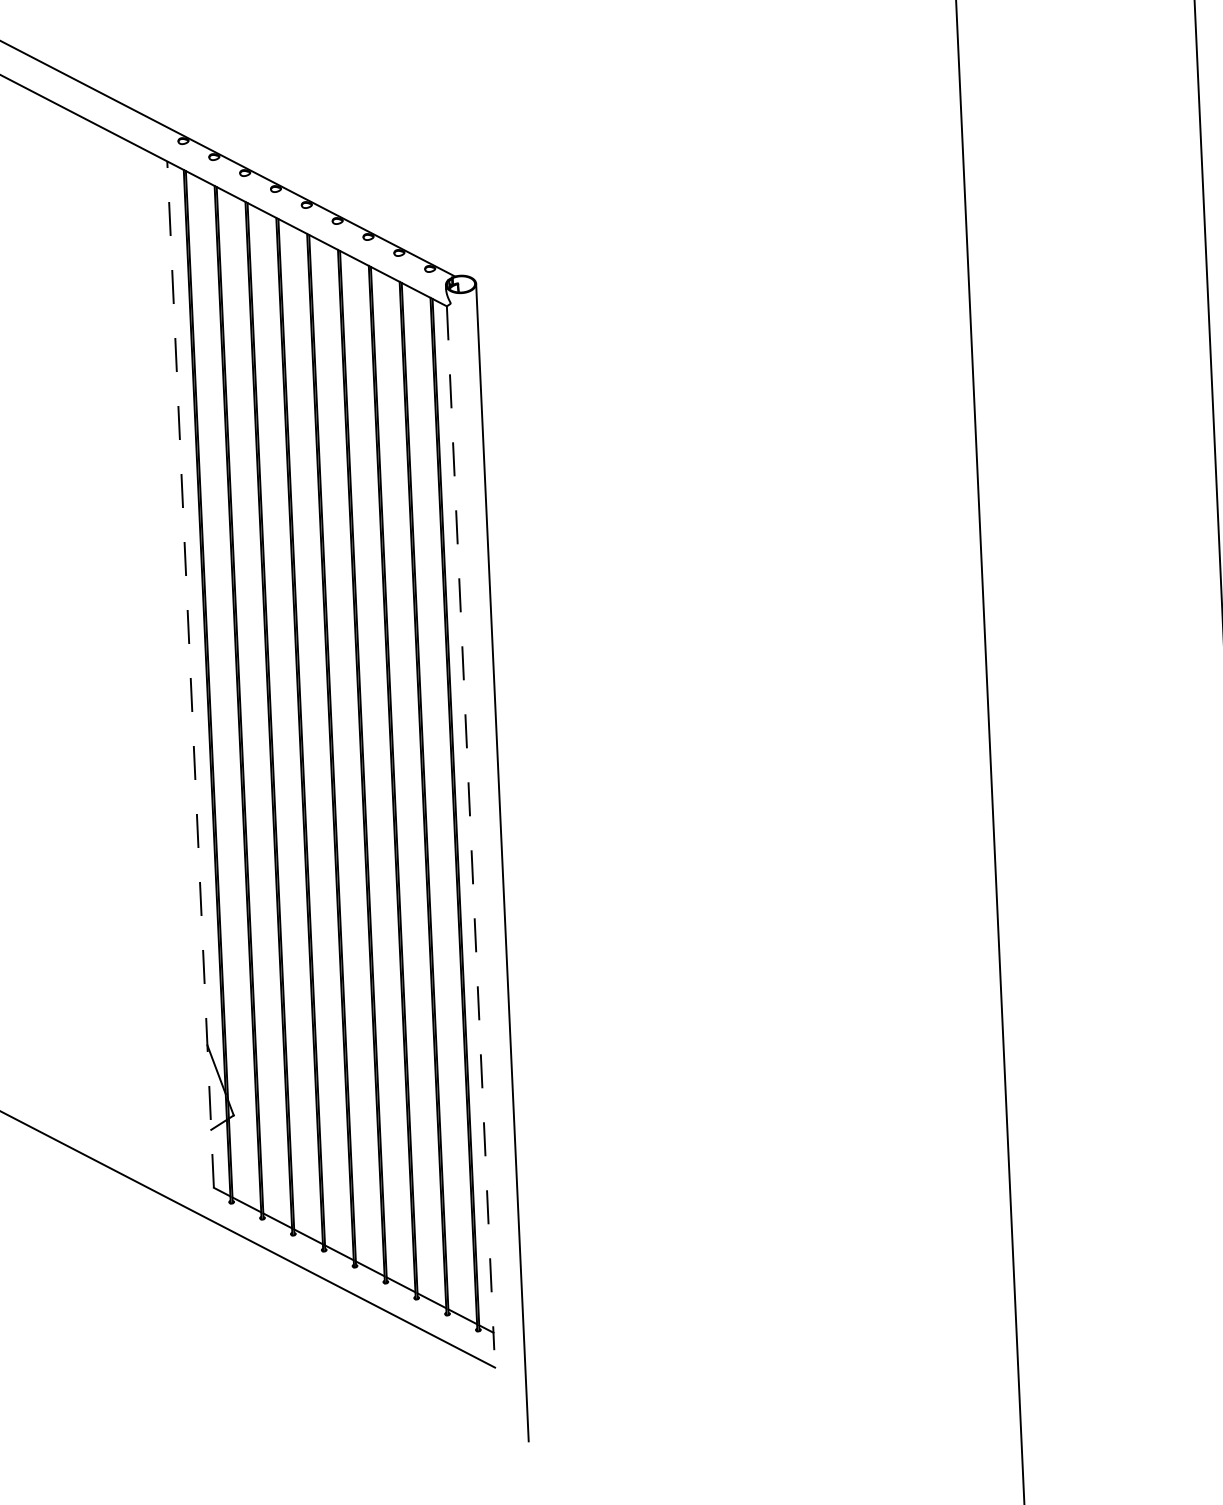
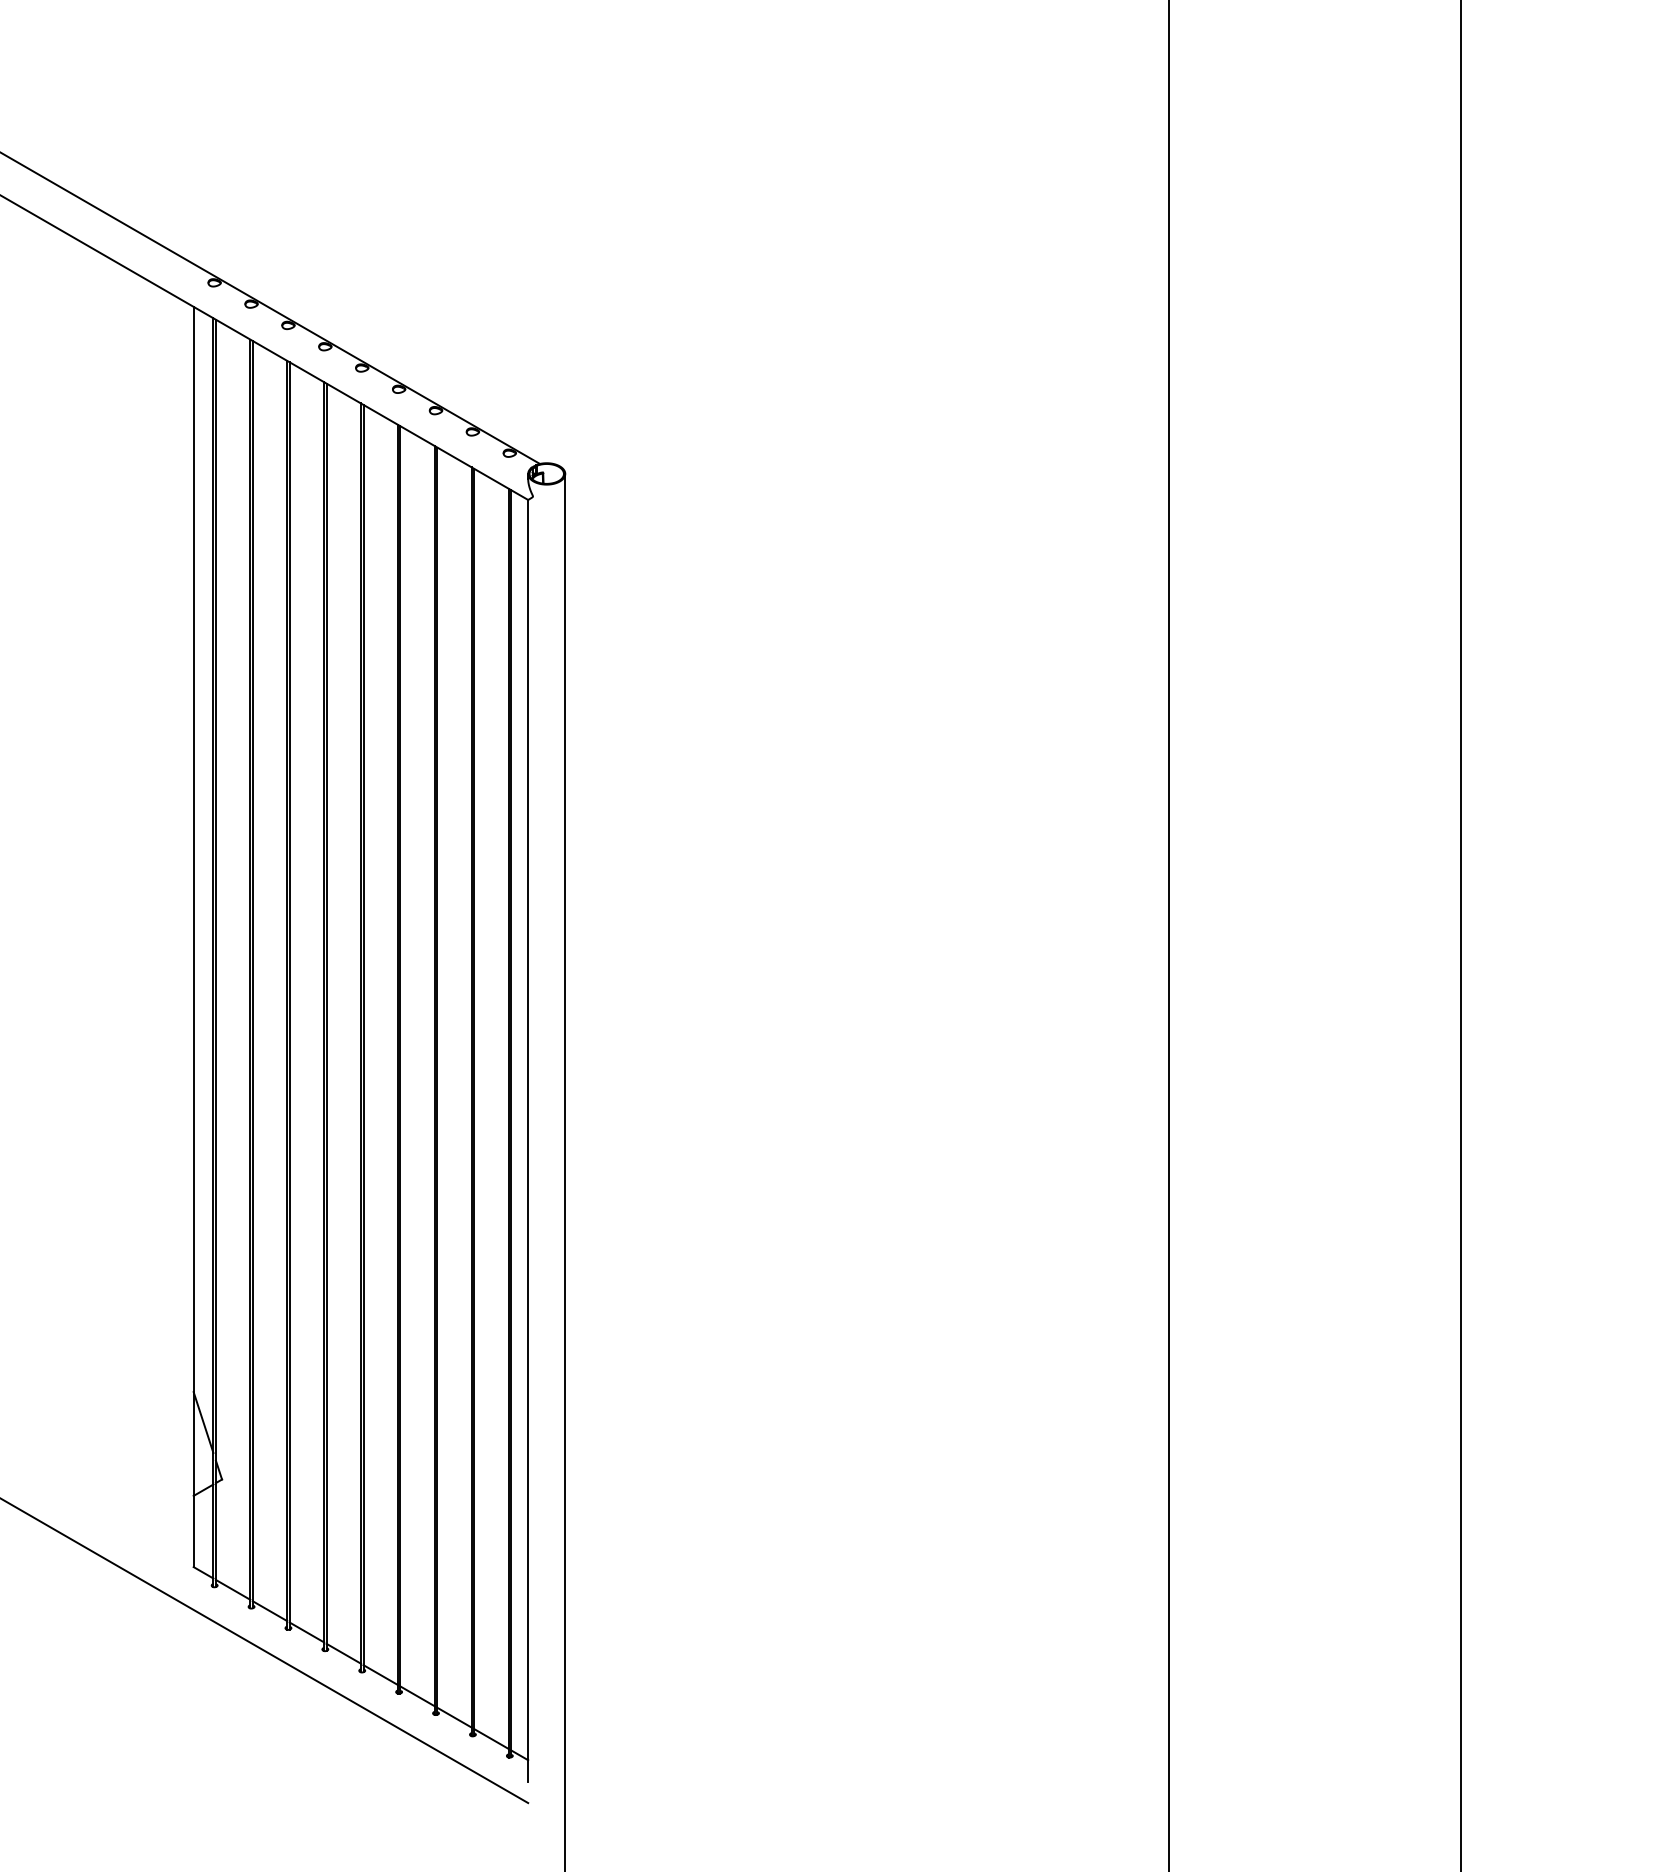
line: (190, 674) -> (193, 936), dashed -> solid
line: (470, 827) -> (528, 1140), dashed -> solid

